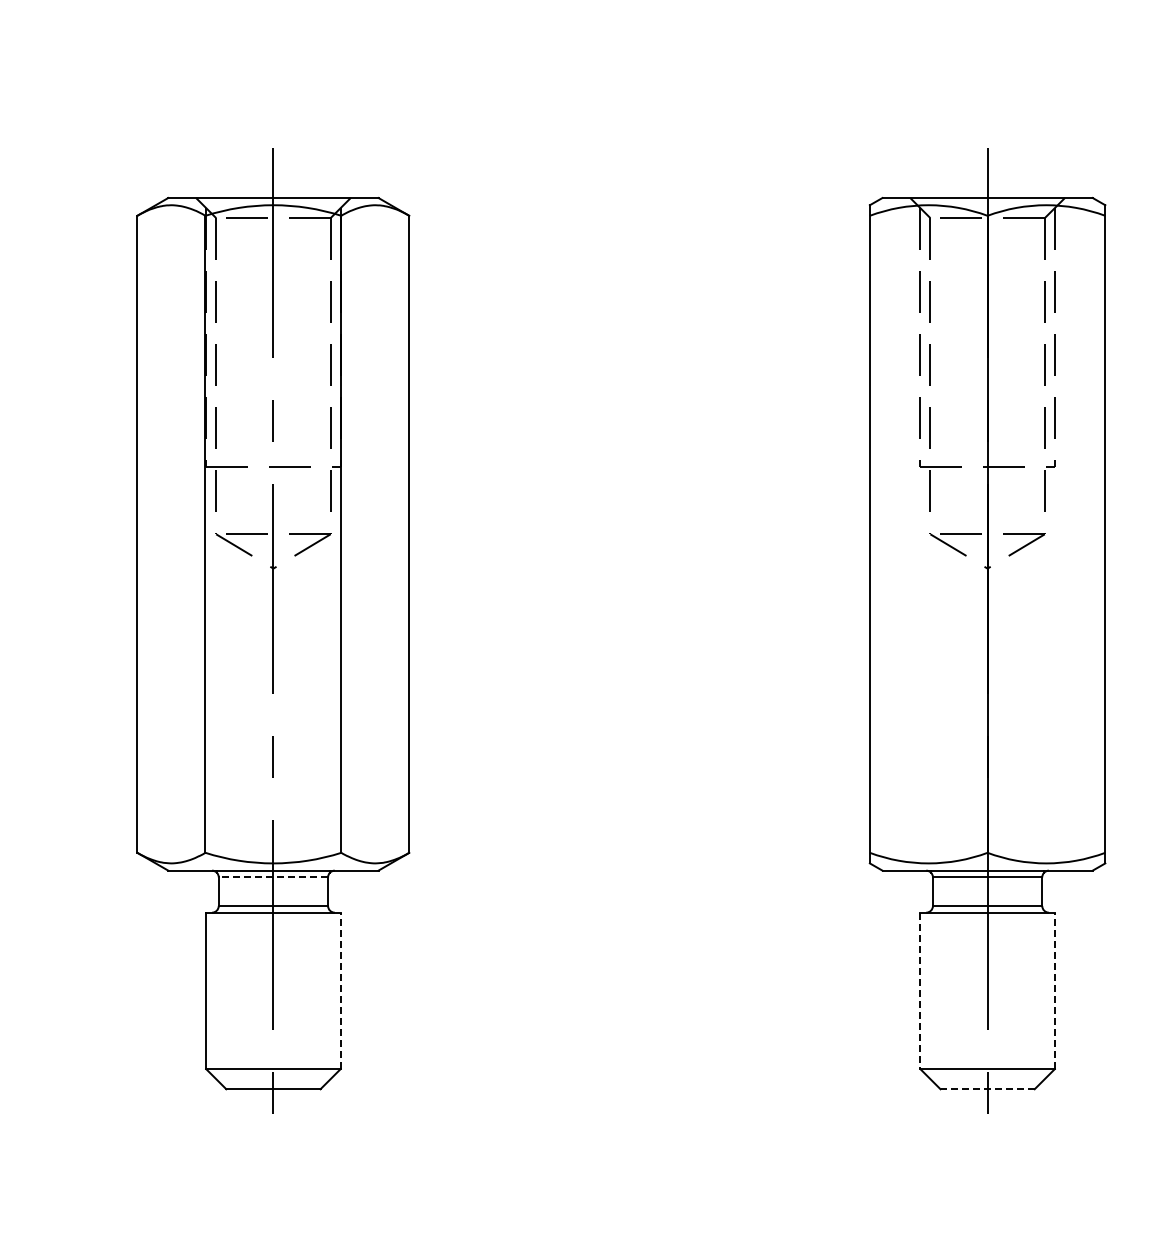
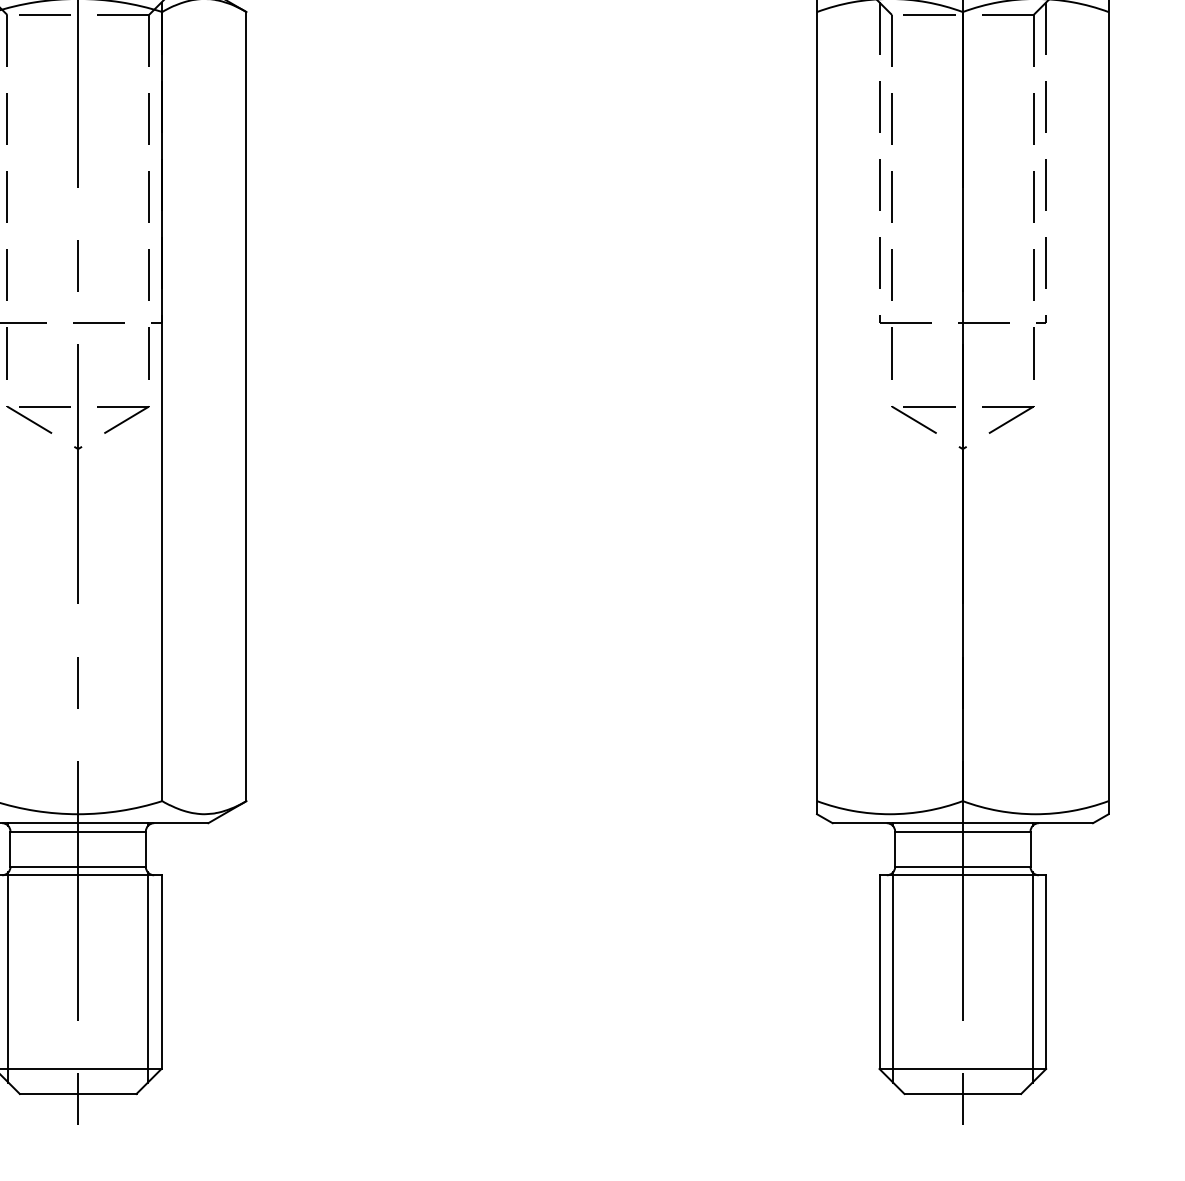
line: (273, 877) -> (78, 831), dashed -> solid
line: (340, 990) -> (161, 971), dashed -> solid
line: (1054, 990) -> (1045, 971), dashed -> solid
line: (920, 991) -> (879, 972), dashed -> solid
line: (217, 995) -> (8, 977), added
line: (329, 995) -> (147, 977), added
line: (931, 995) -> (893, 977), added
line: (1043, 995) -> (1032, 977), added
line: (987, 1089) -> (962, 1094), dashed -> solid

